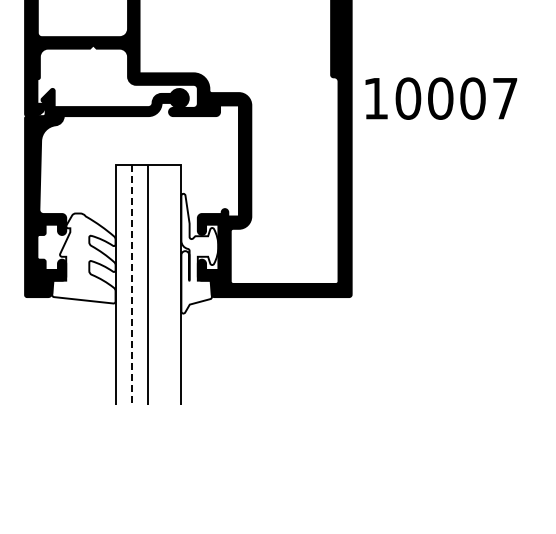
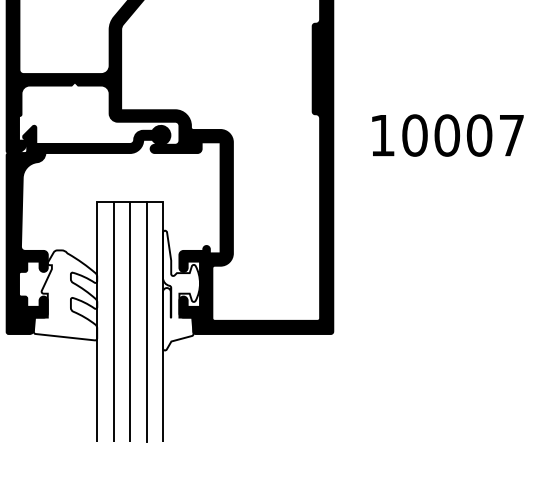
text: (441, 98) -> (448, 135), moved
line: (132, 285) -> (114, 322), dashed -> solid
line: (164, 285) -> (146, 322), added

